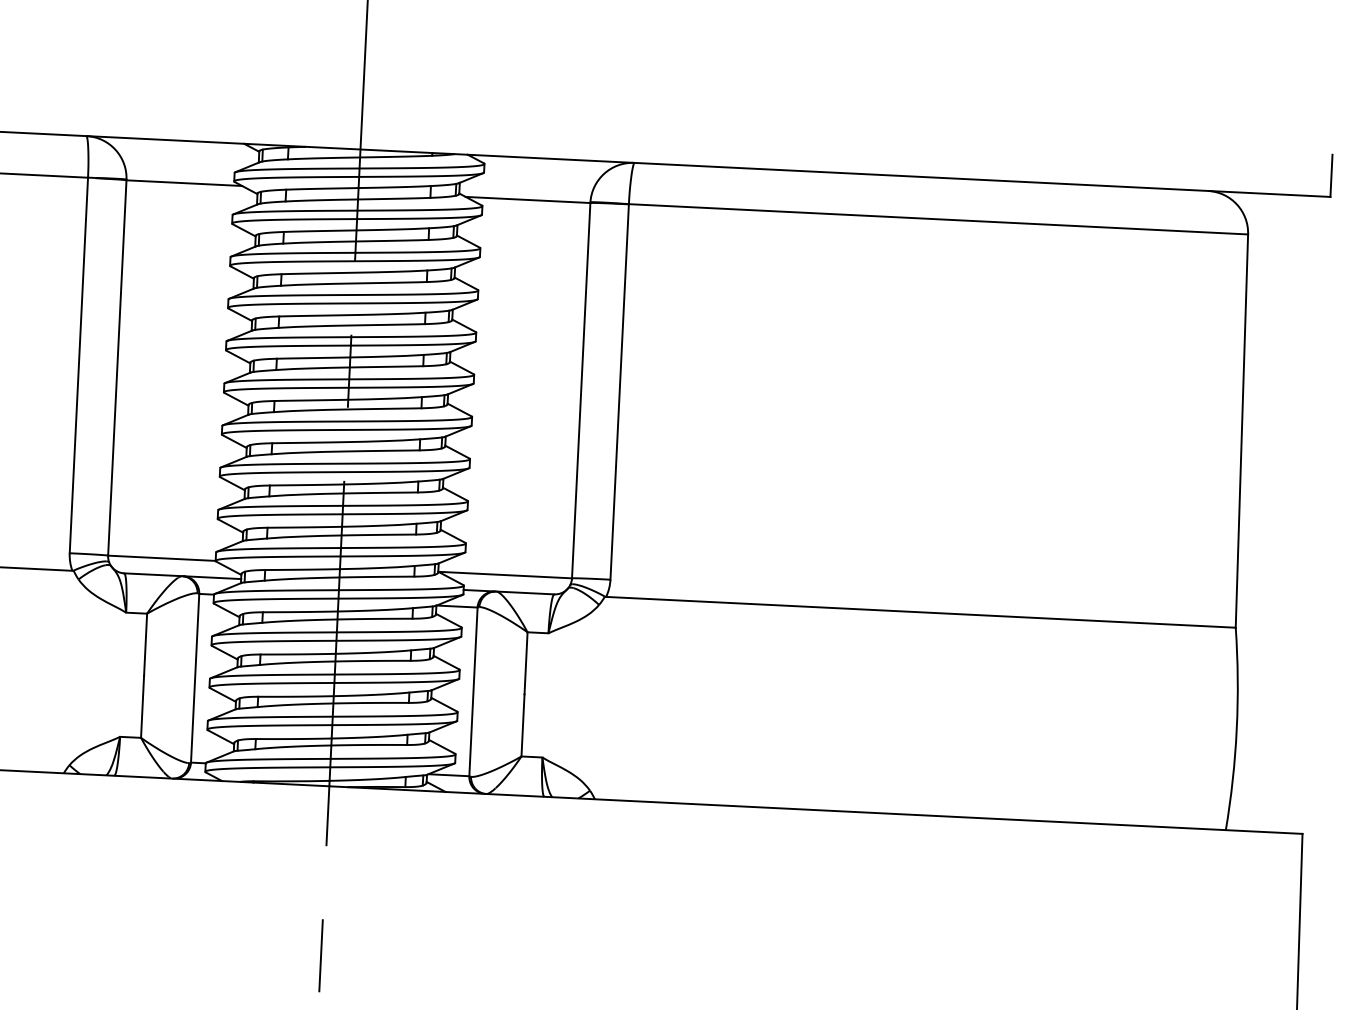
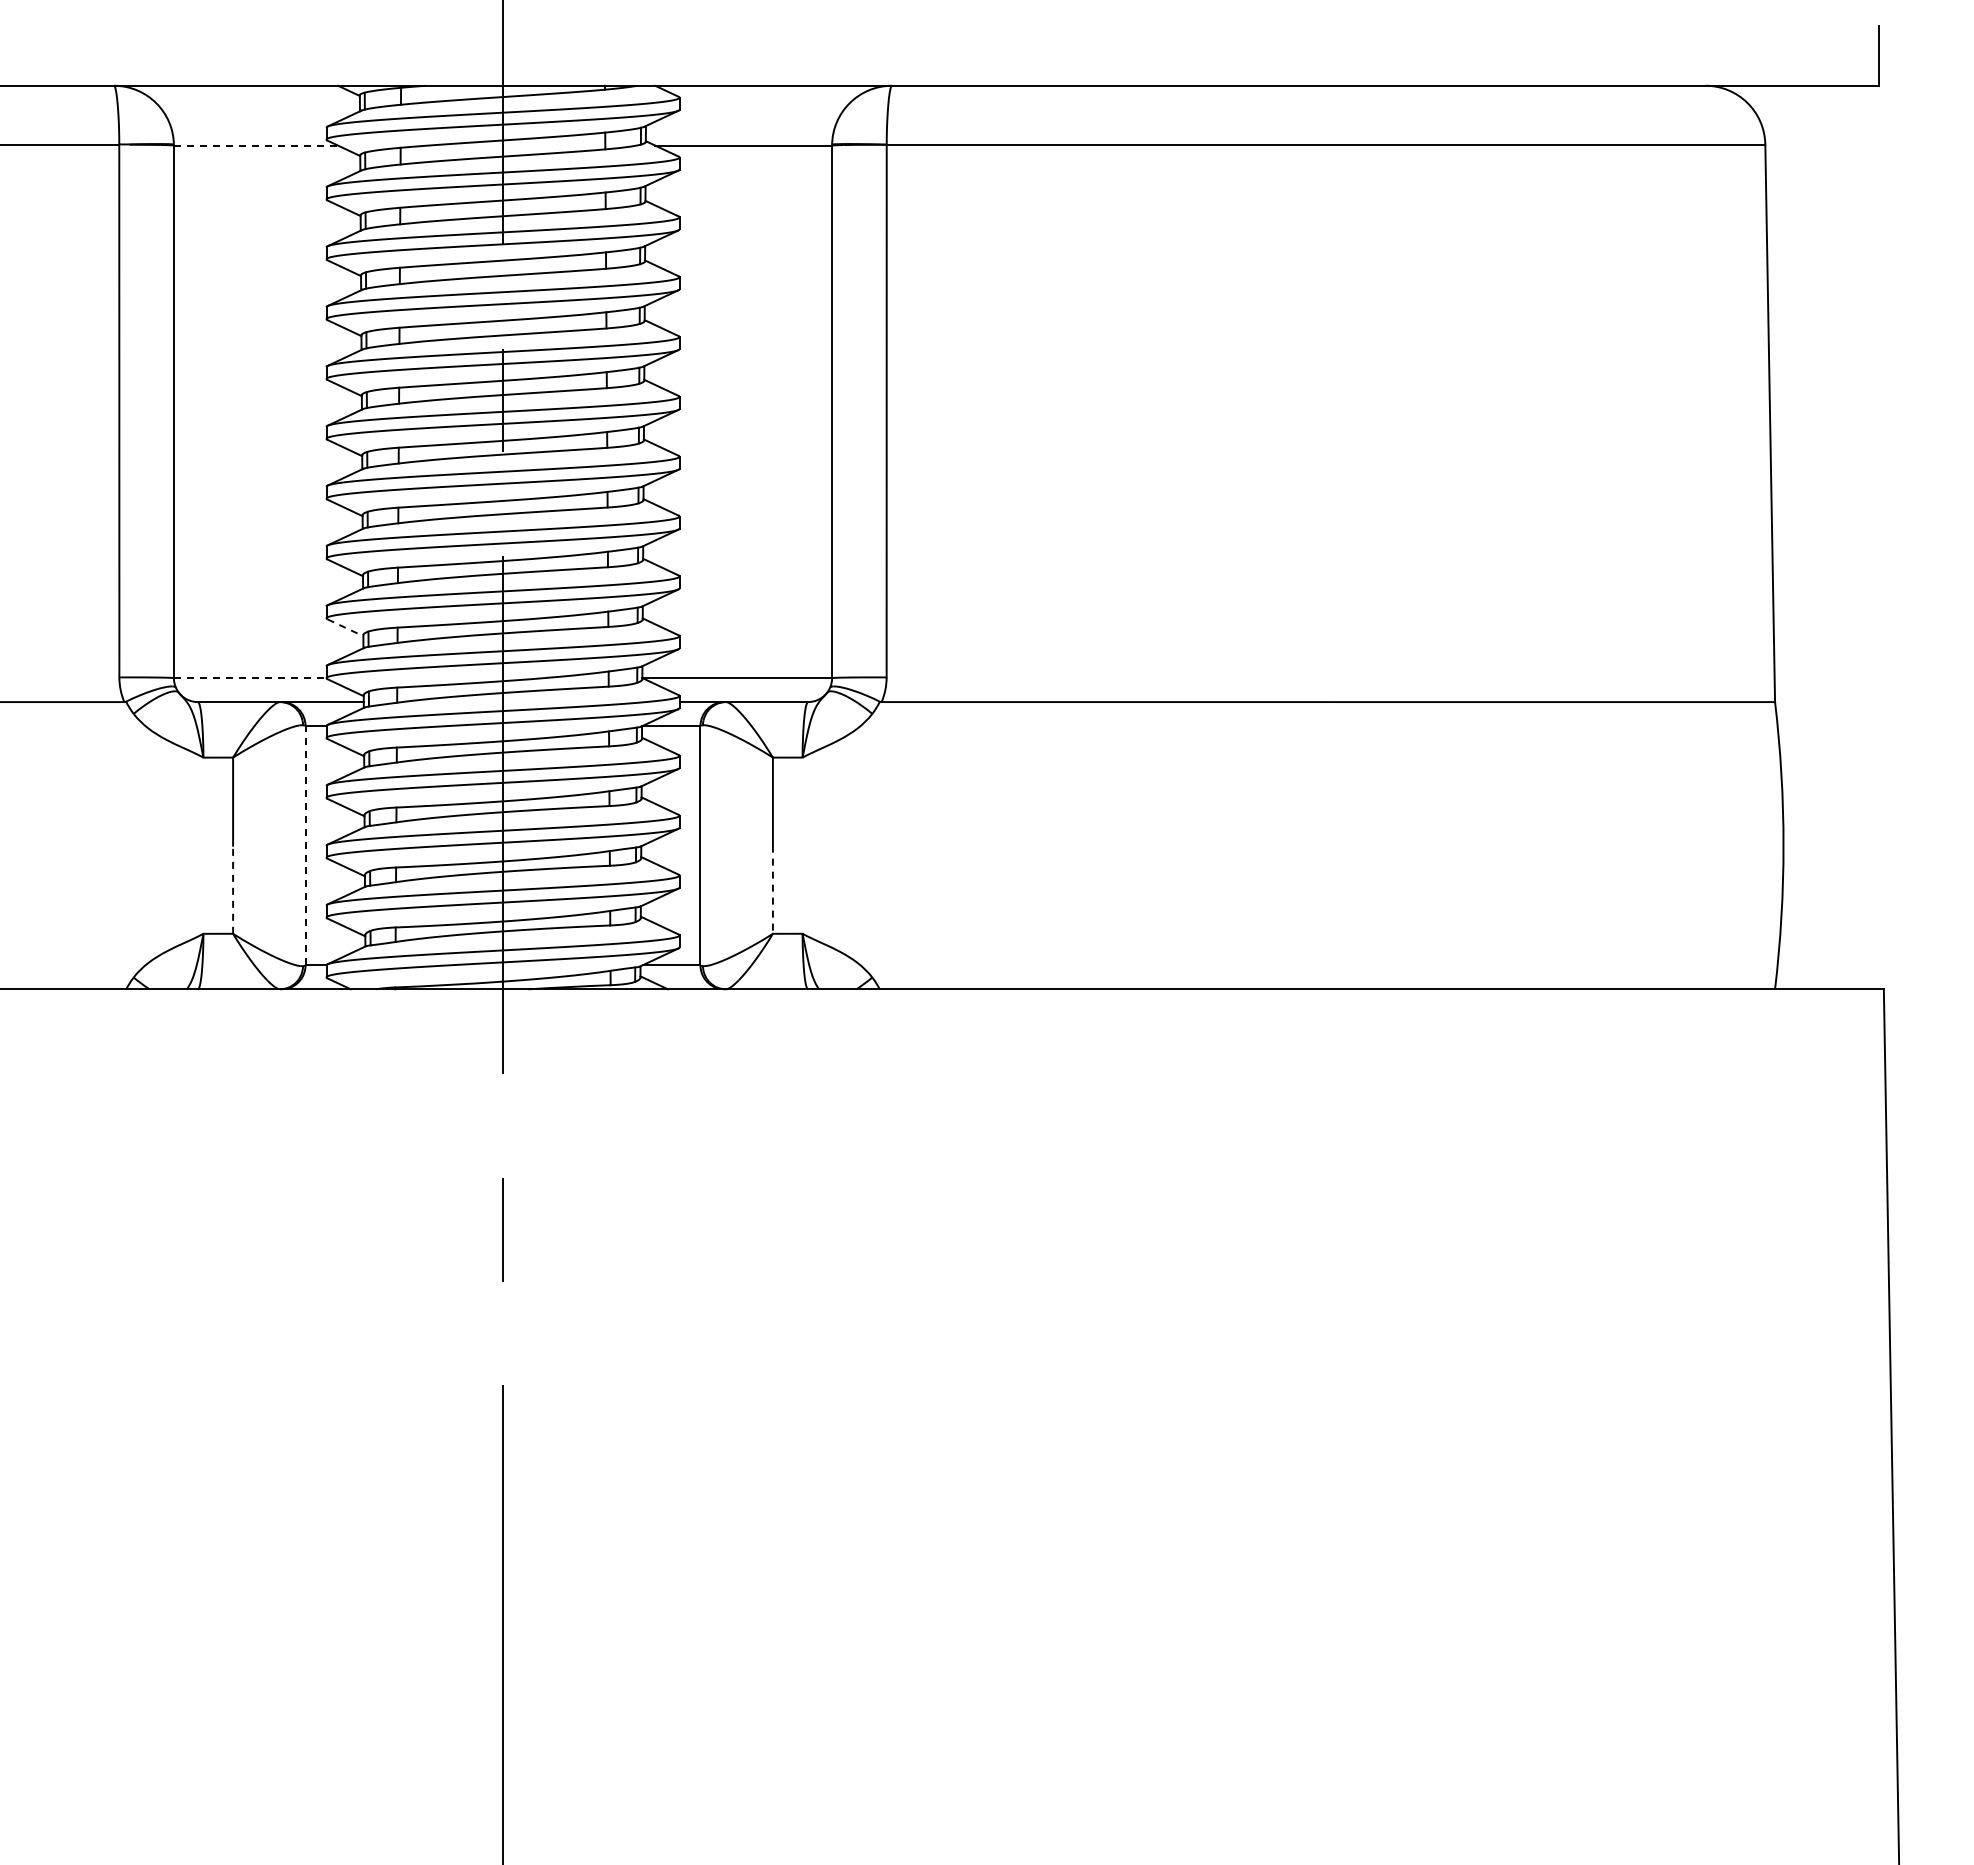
line: (184, 183) -> (256, 145), solid -> dashed
line: (230, 525) -> (345, 627), solid -> dashed
line: (162, 558) -> (250, 678), solid -> dashed
line: (195, 678) -> (305, 845), solid -> dashed
line: (142, 706) -> (233, 889), solid -> dashed
line: (522, 725) -> (772, 890), solid -> dashed

